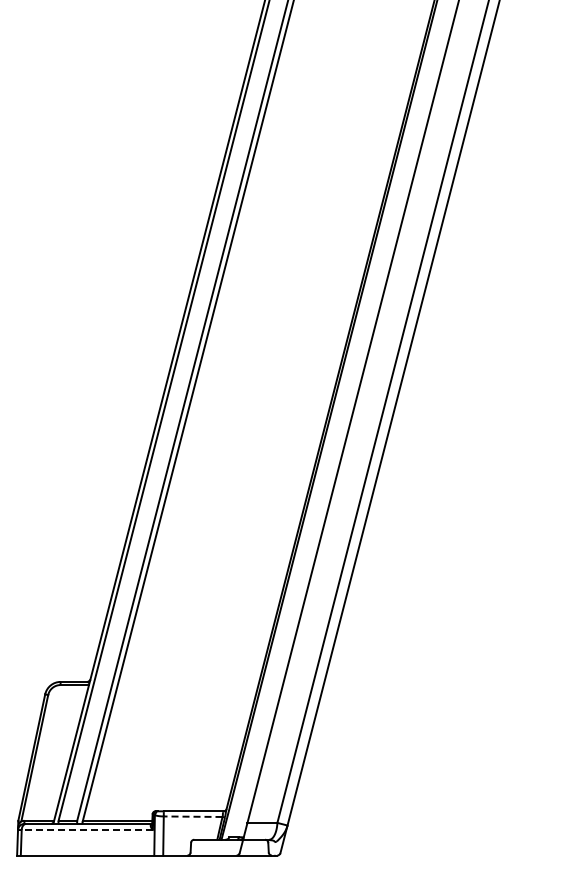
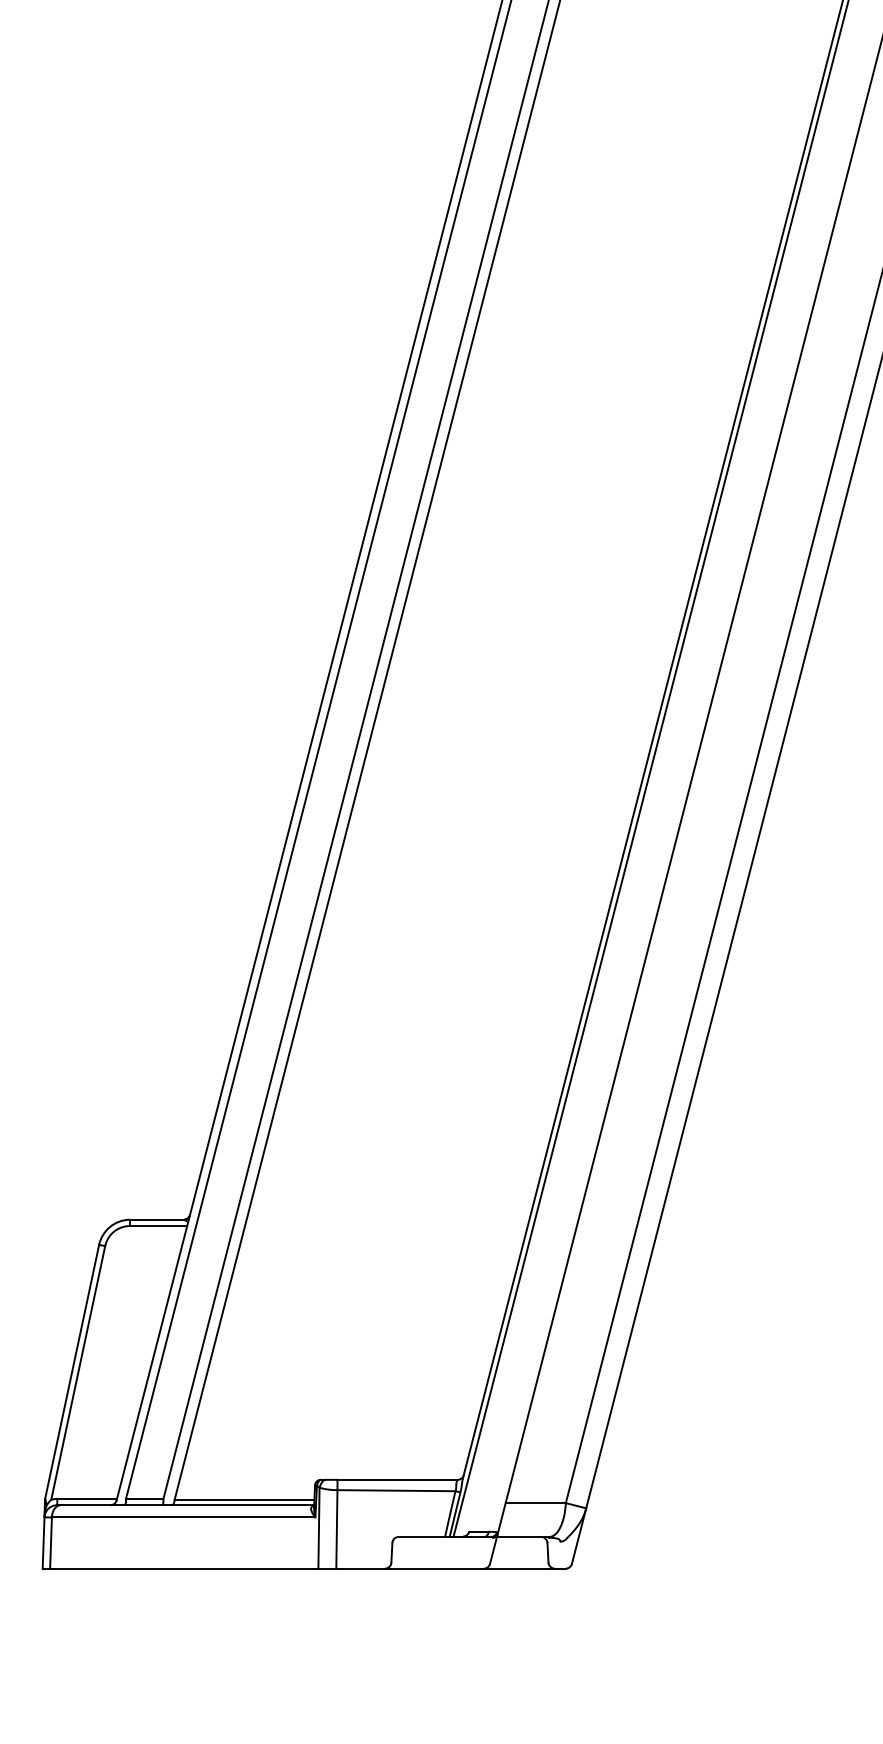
line: (192, 816) -> (395, 1490), dashed -> solid
line: (87, 830) -> (184, 1518), dashed -> solid

